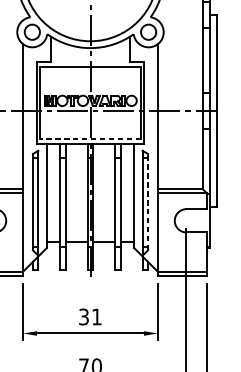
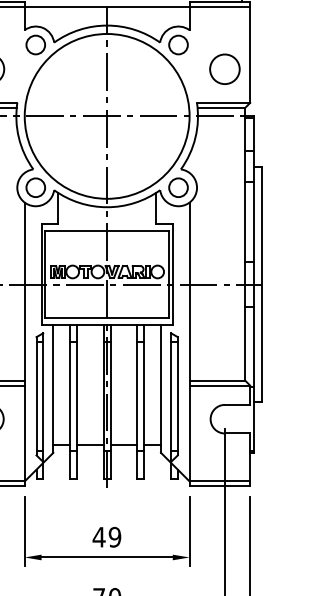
line: (89, 138) -> (106, 318), dashed -> solid
line: (147, 201) -> (177, 395), dashed -> solid
text: (89, 316) -> (106, 536), 31 -> 49

